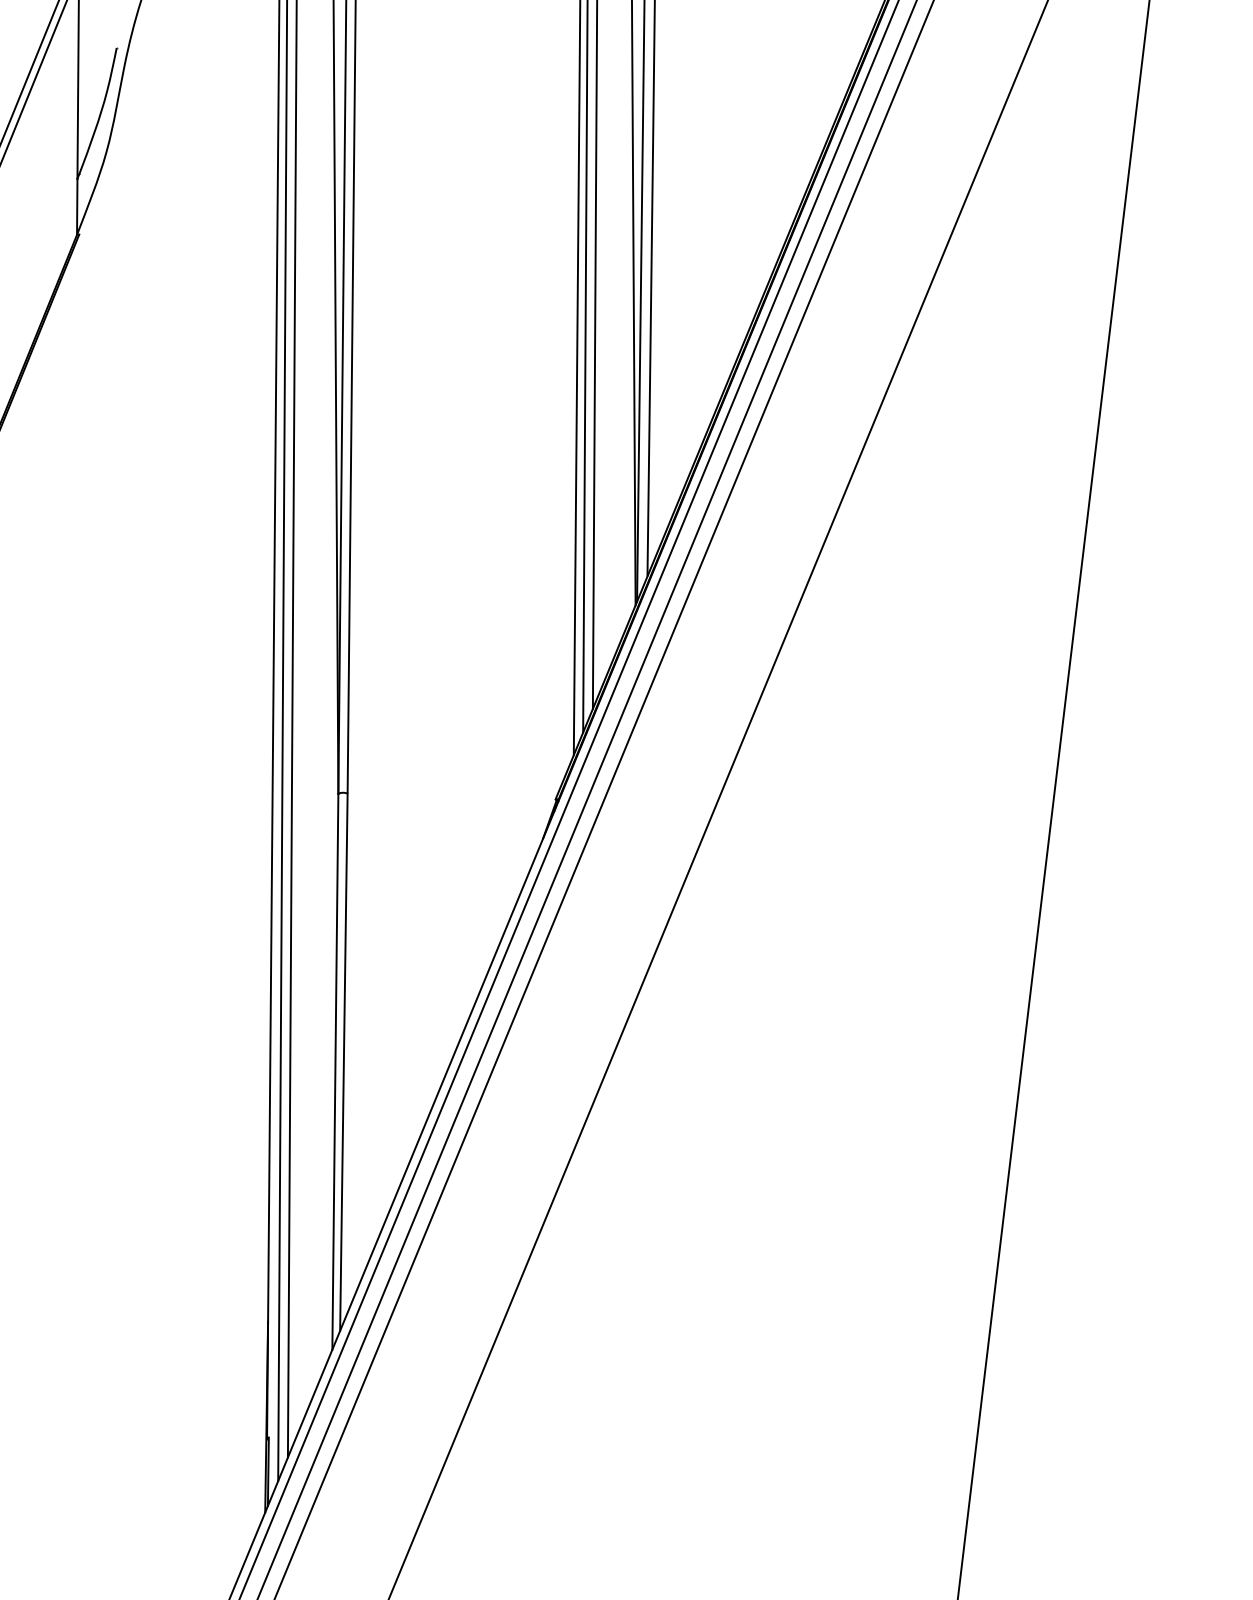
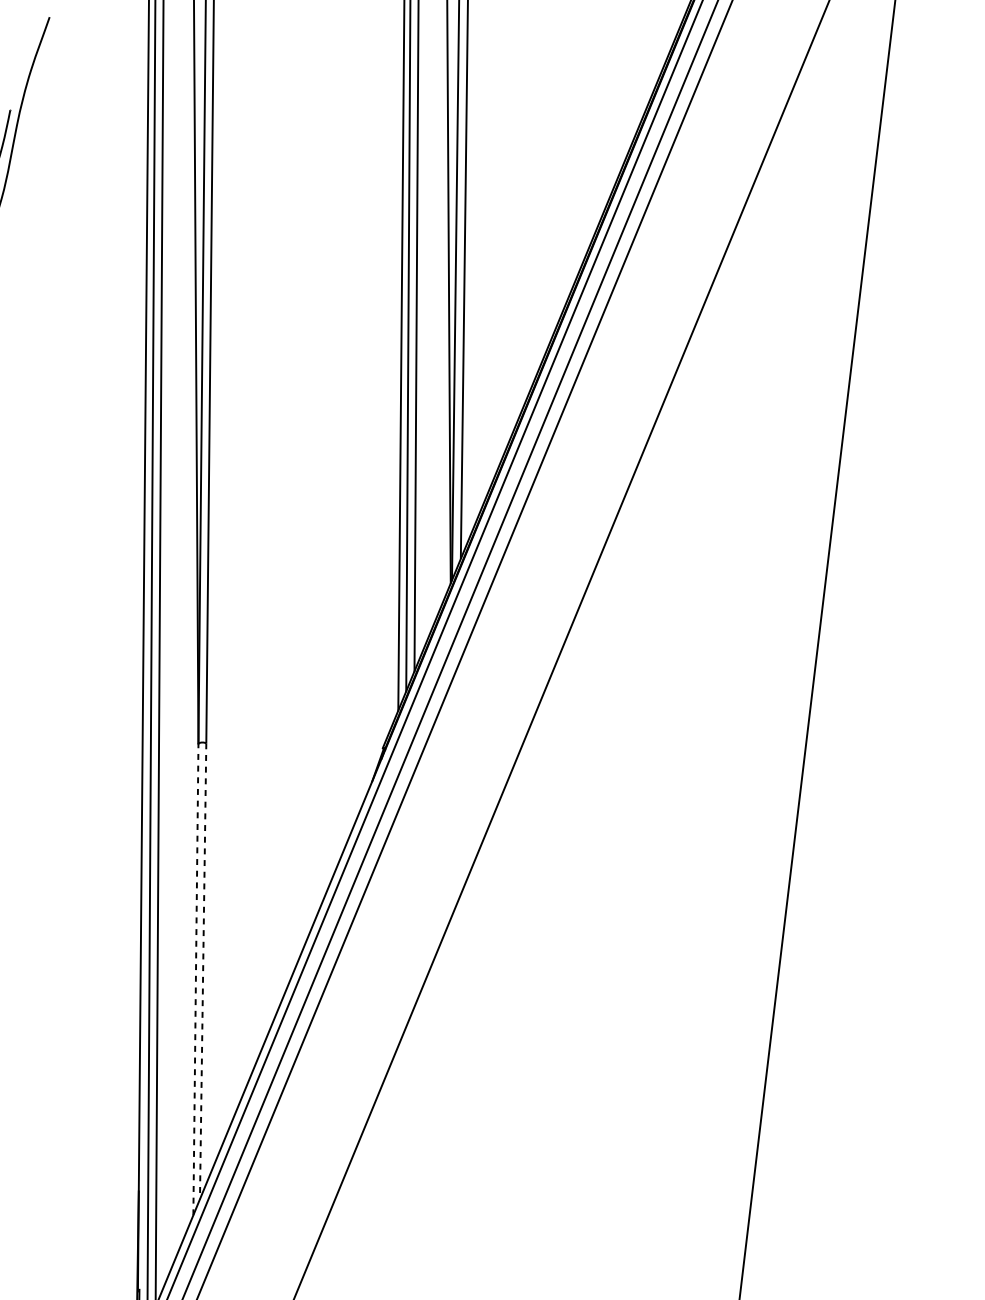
line: (343, 1062) -> (202, 971), solid -> dashed
line: (335, 1071) -> (196, 979), solid -> dashed

